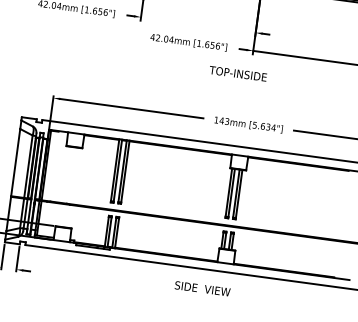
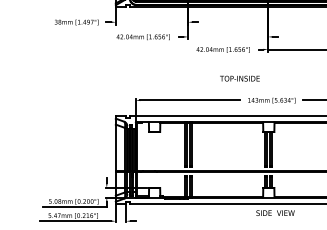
text: (237, 73) -> (239, 78), moved
text: (202, 287) -> (275, 212), moved

